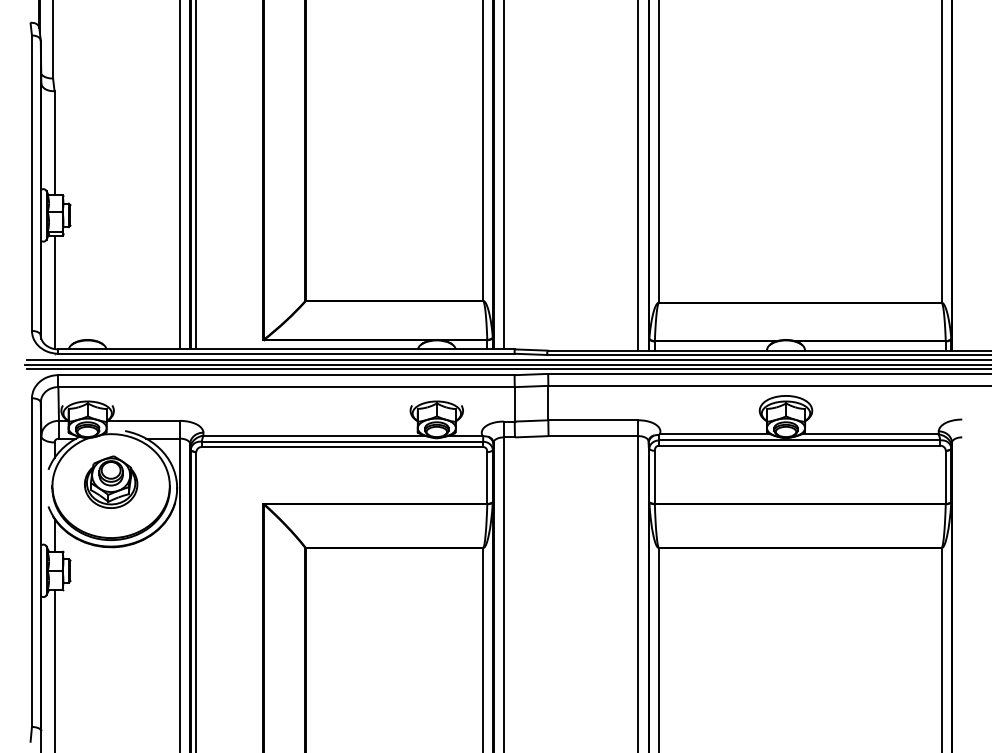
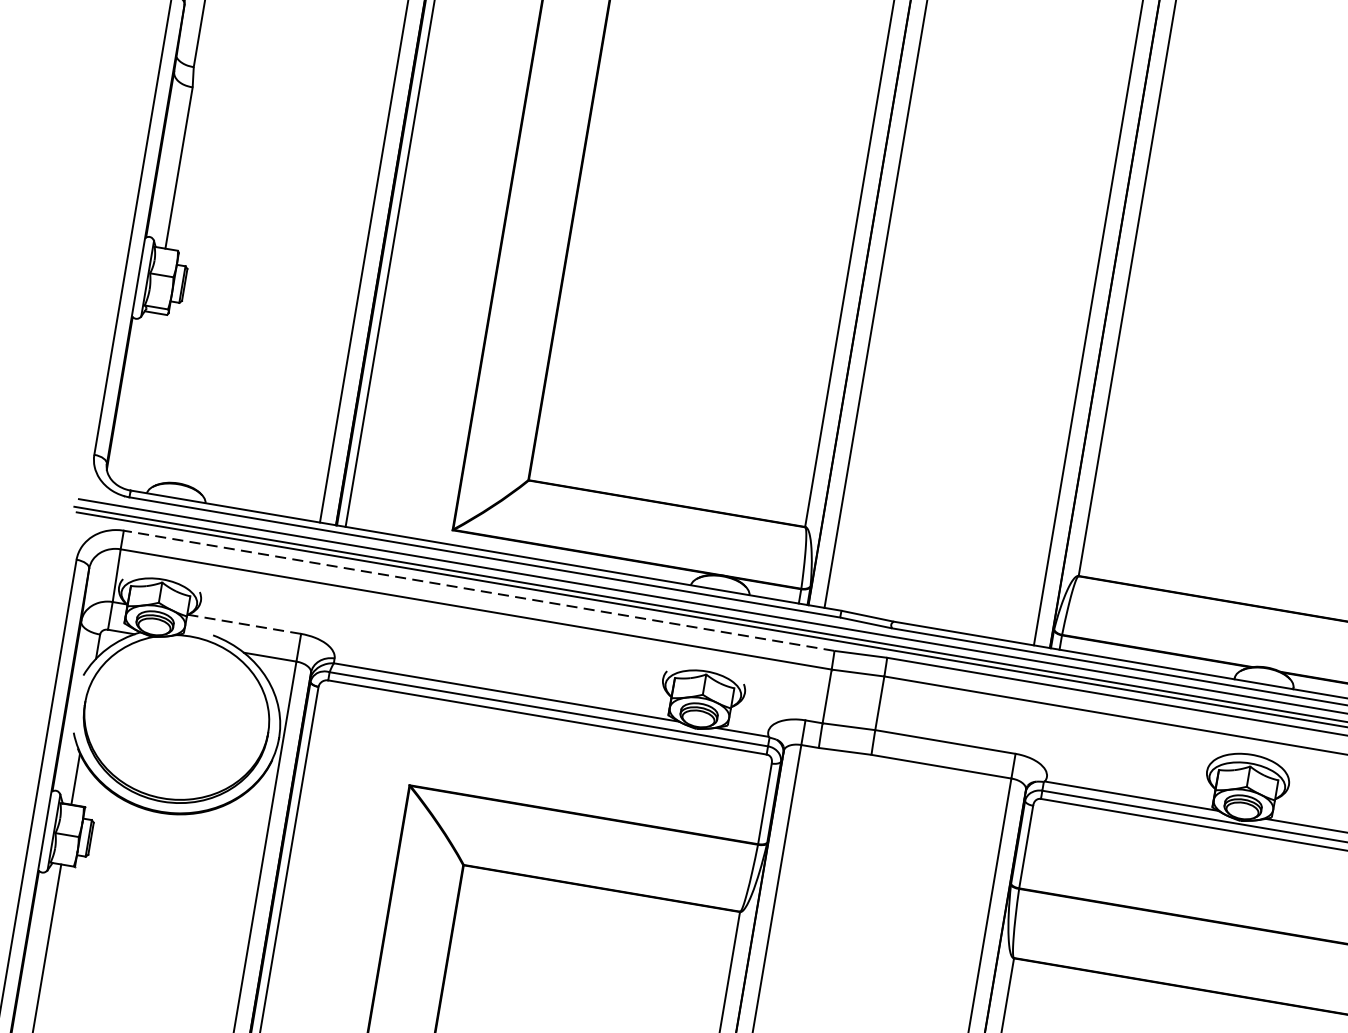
line: (54, 292) -> (139, 400), removed
line: (285, 375) -> (477, 591), solid -> dashed
line: (143, 420) -> (244, 623), solid -> dashed
part: (111, 481) -> (178, 710), removed

